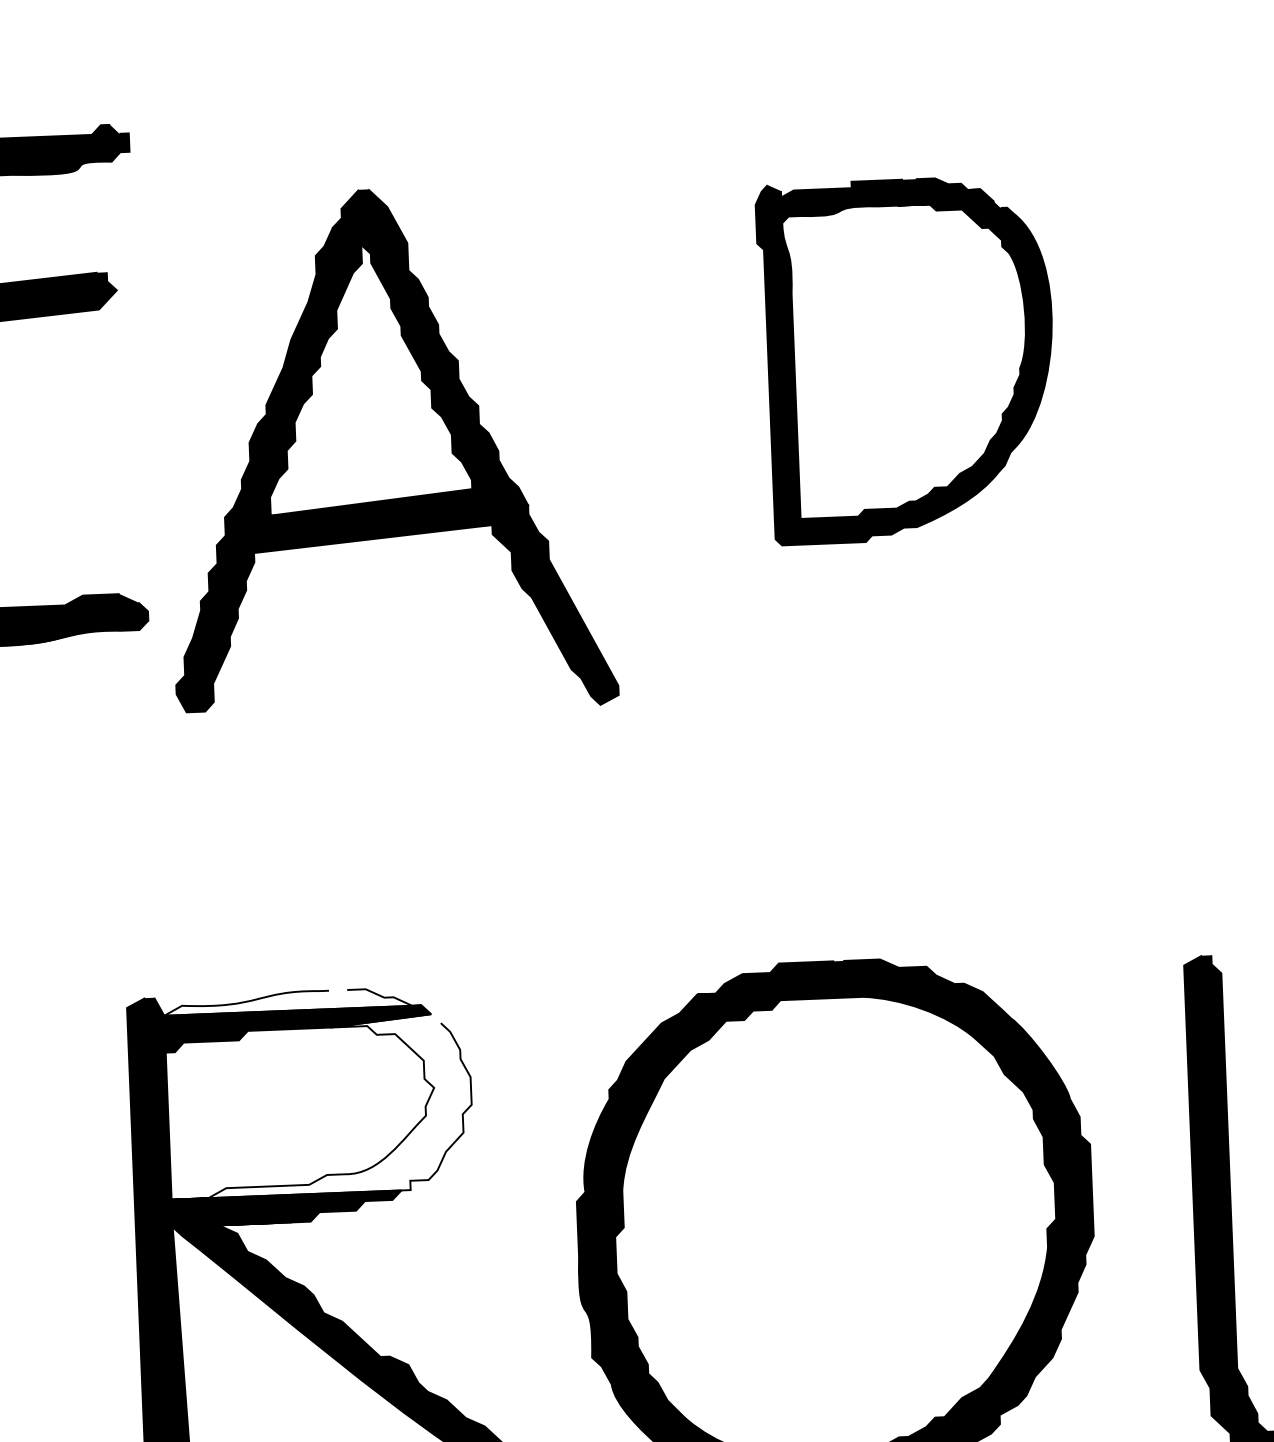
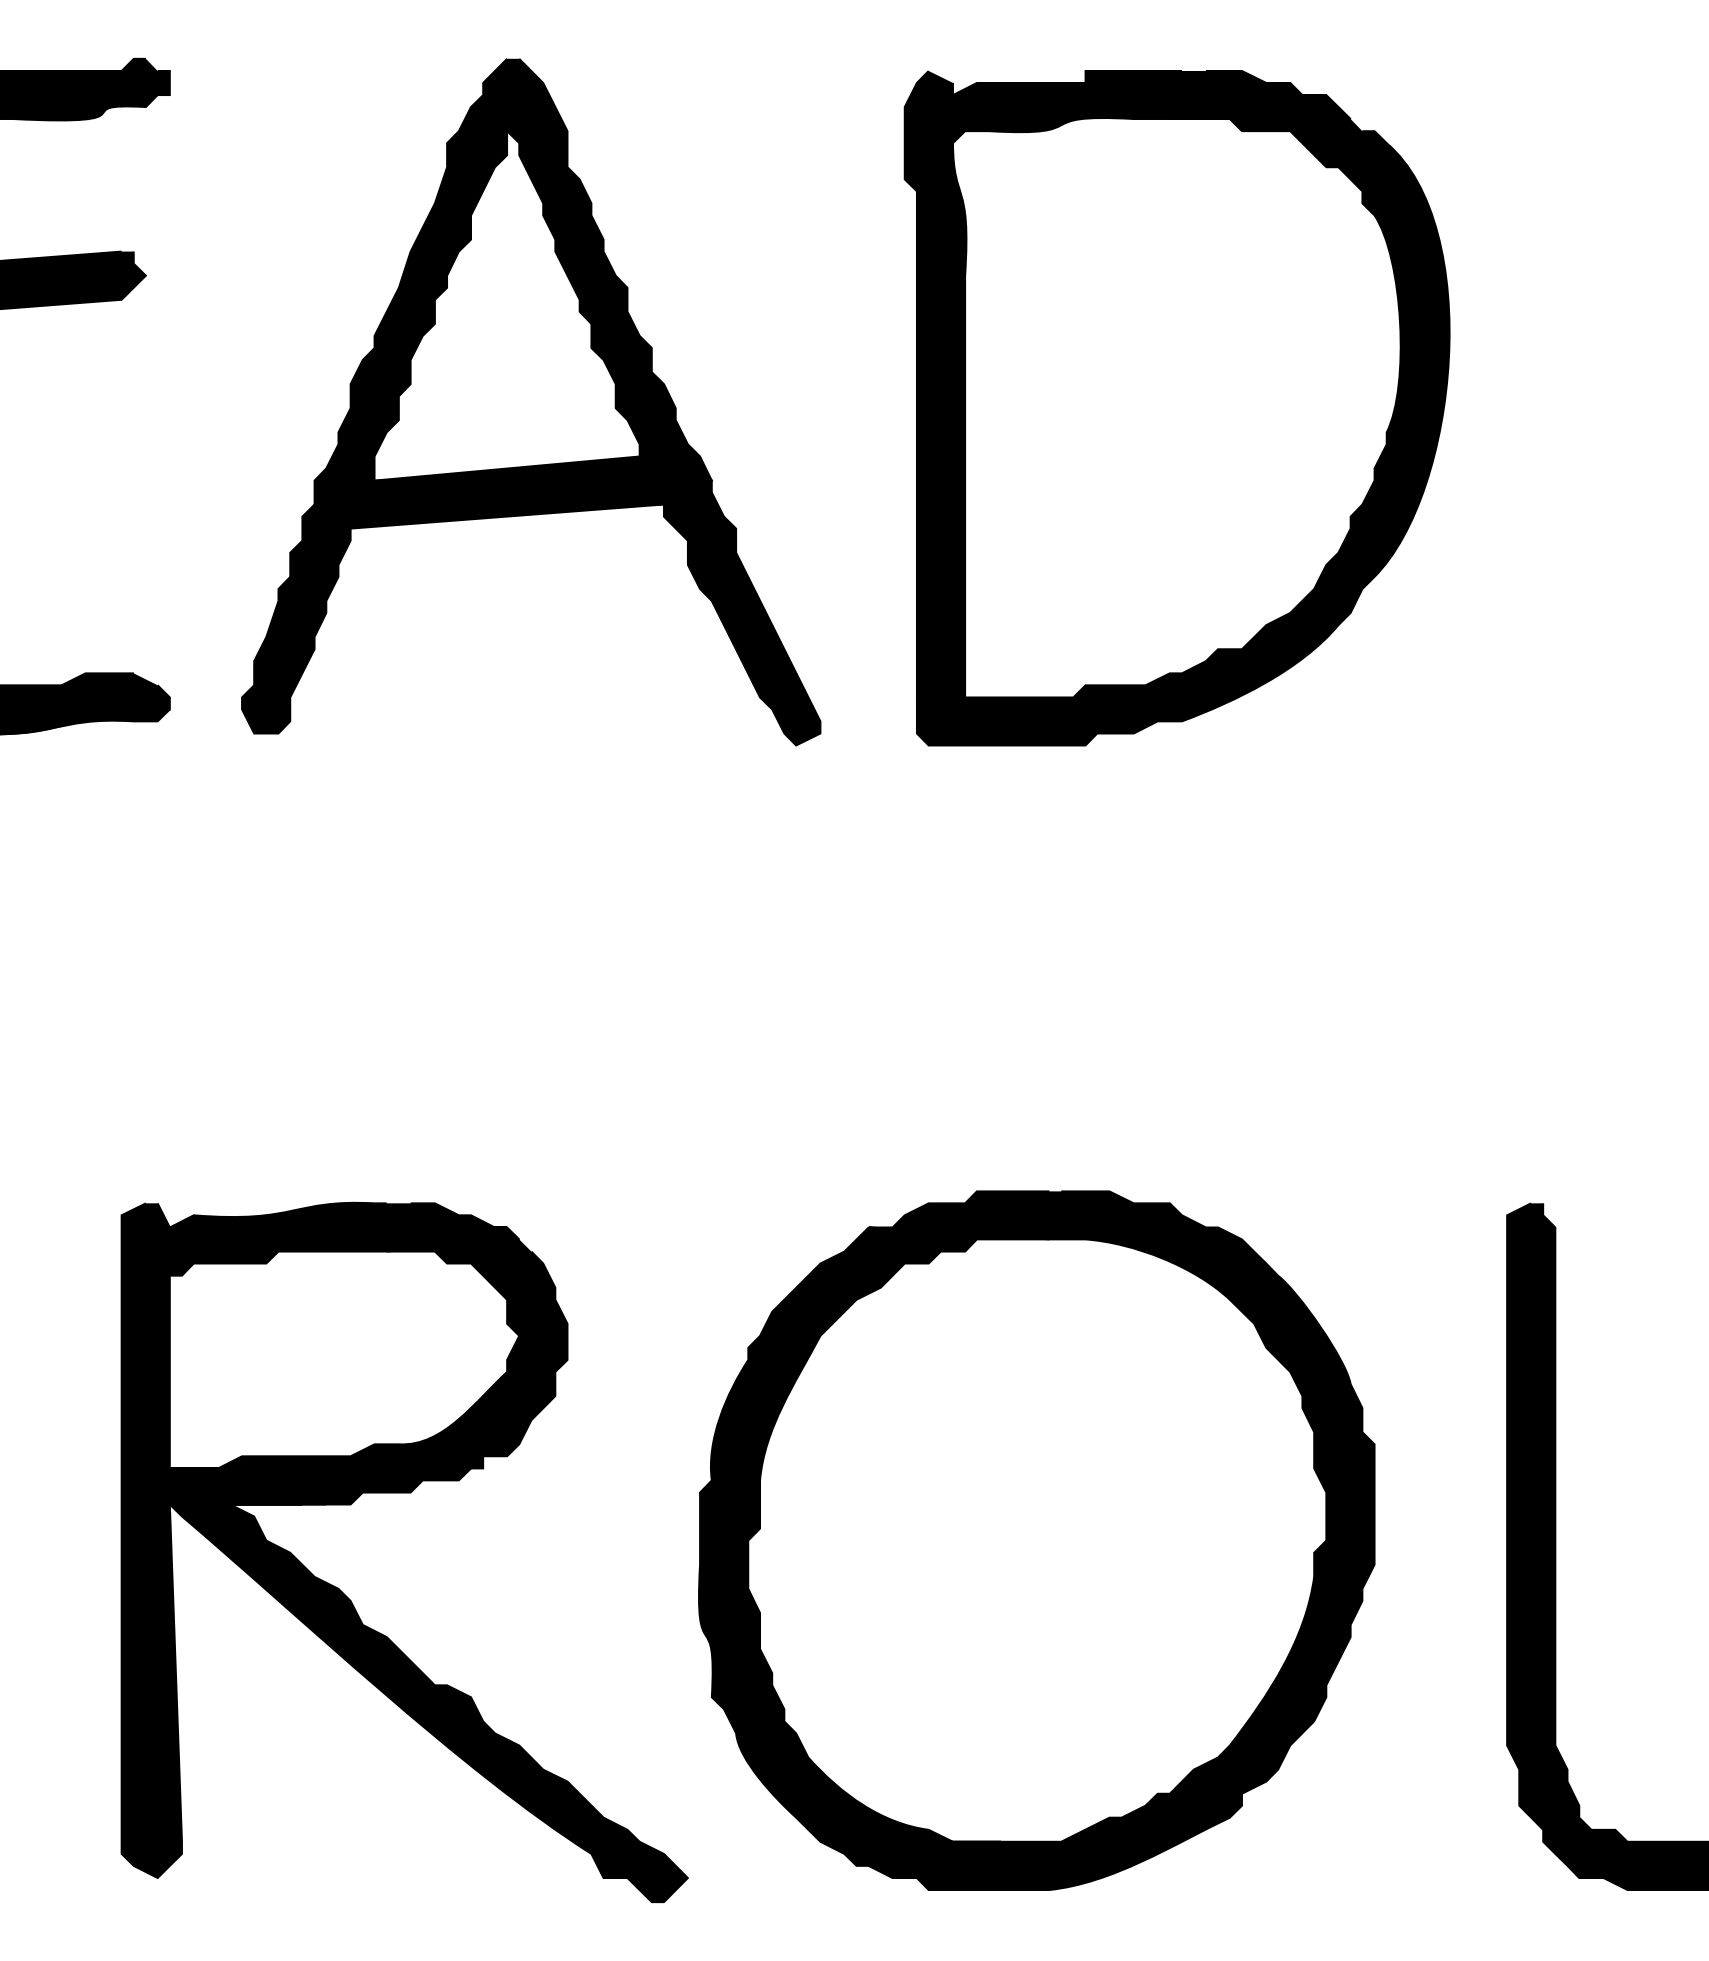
part: (907, 360) -> (1176, 408), size x1.43
part: (388, 451) -> (531, 402), moved
fill: (292, 1000) -> (338, 1214), added
fill: (319, 1105) -> (368, 1353), added

